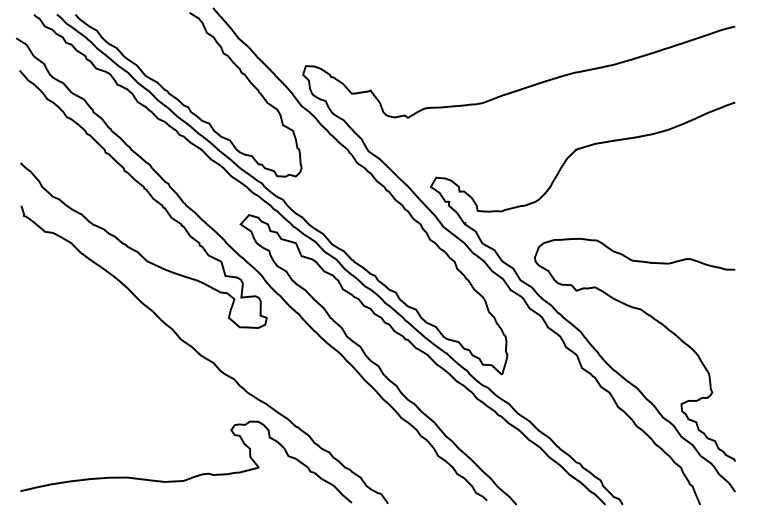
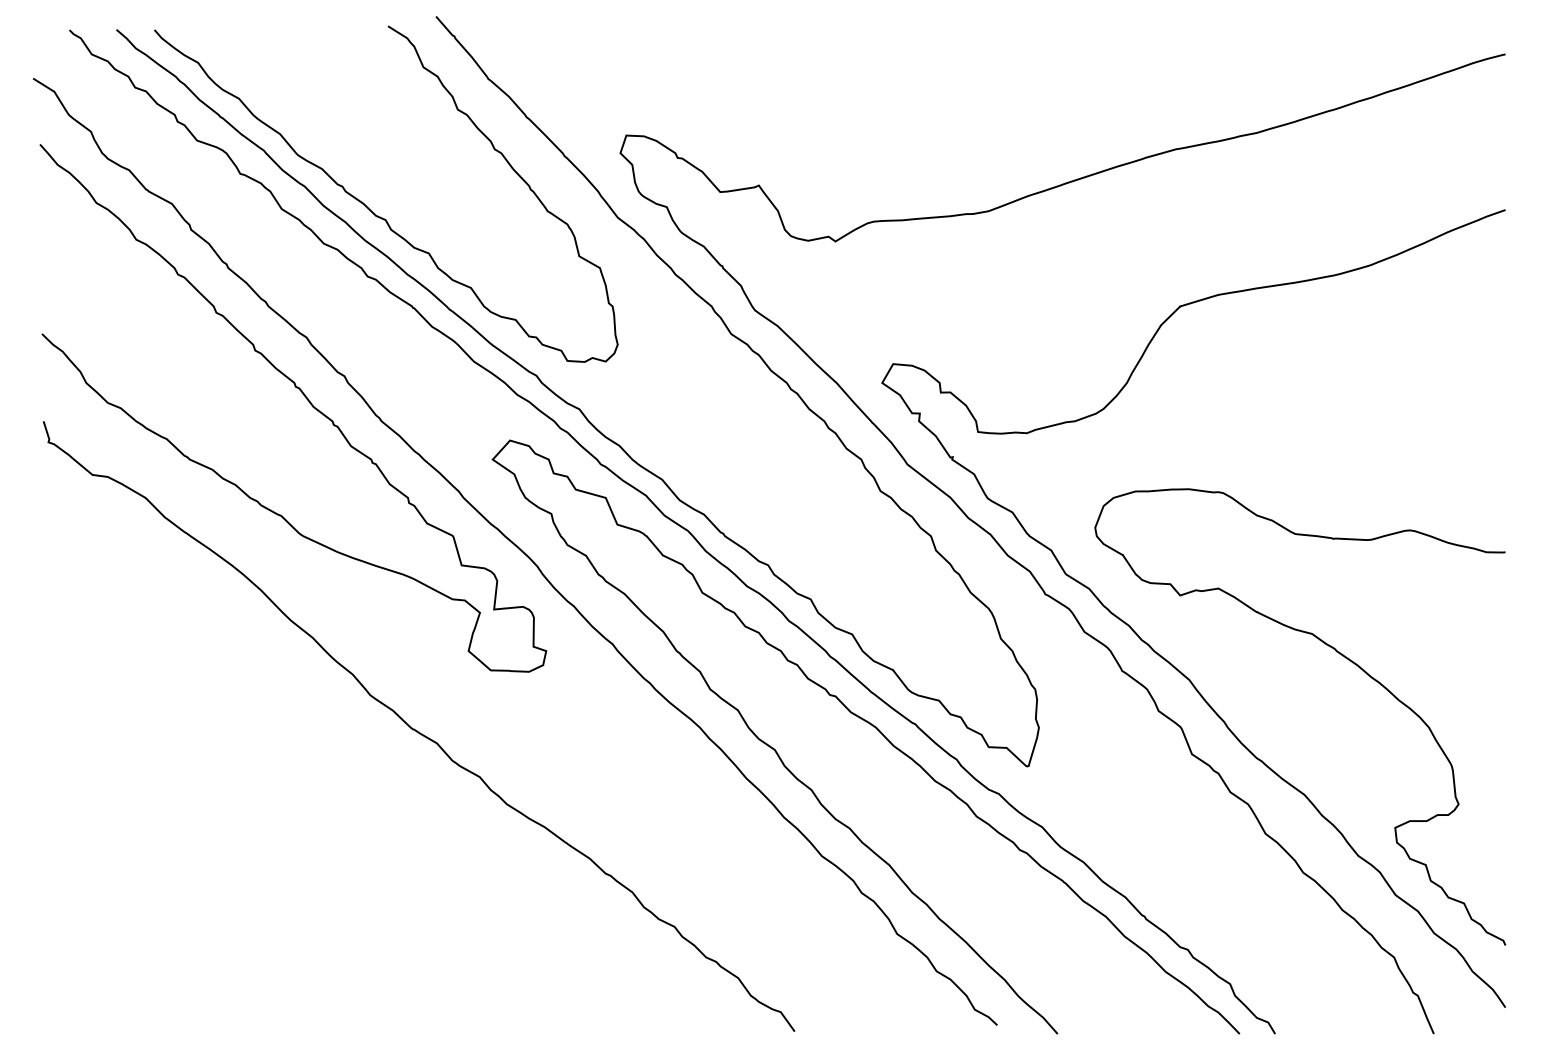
curve: (194, 475) -> (398, 973), removed

